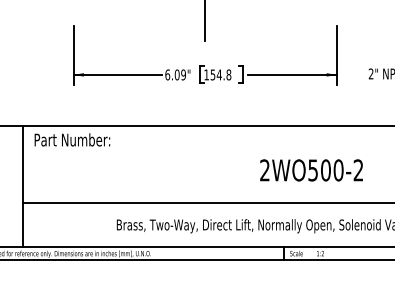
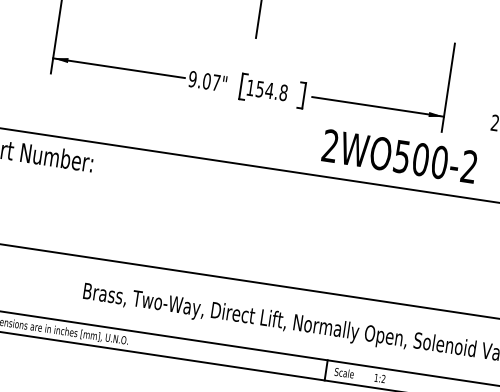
text: (175, 74) -> (204, 80), 6.09" -> 9.07"
text: (311, 170) -> (399, 156), moved

